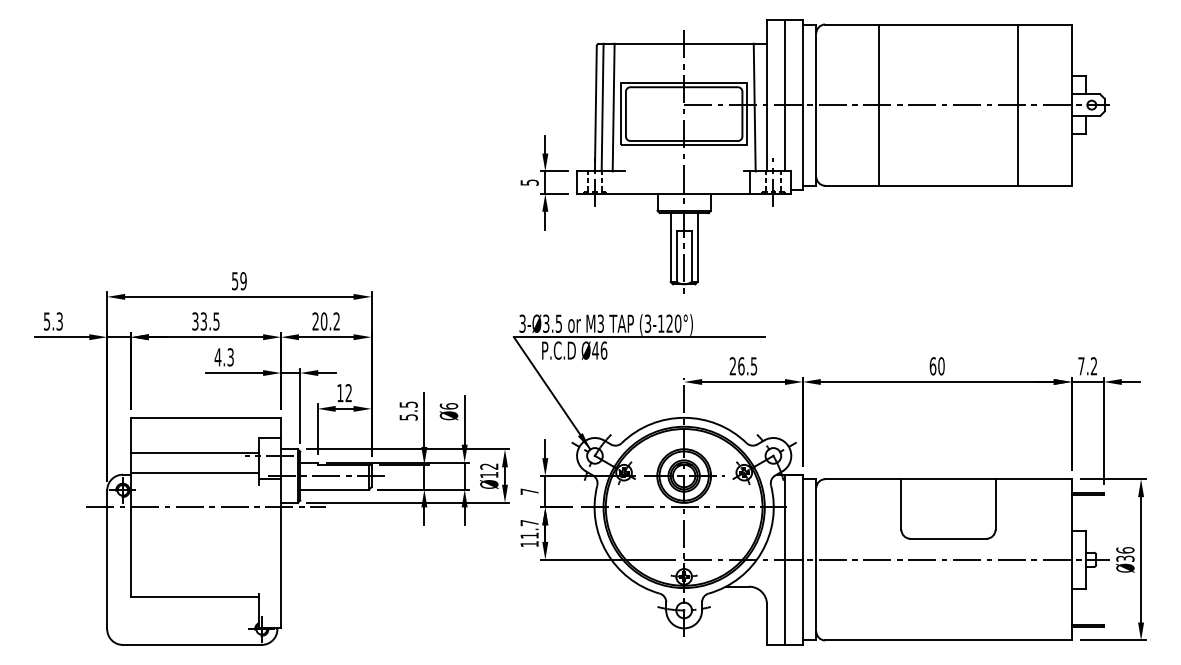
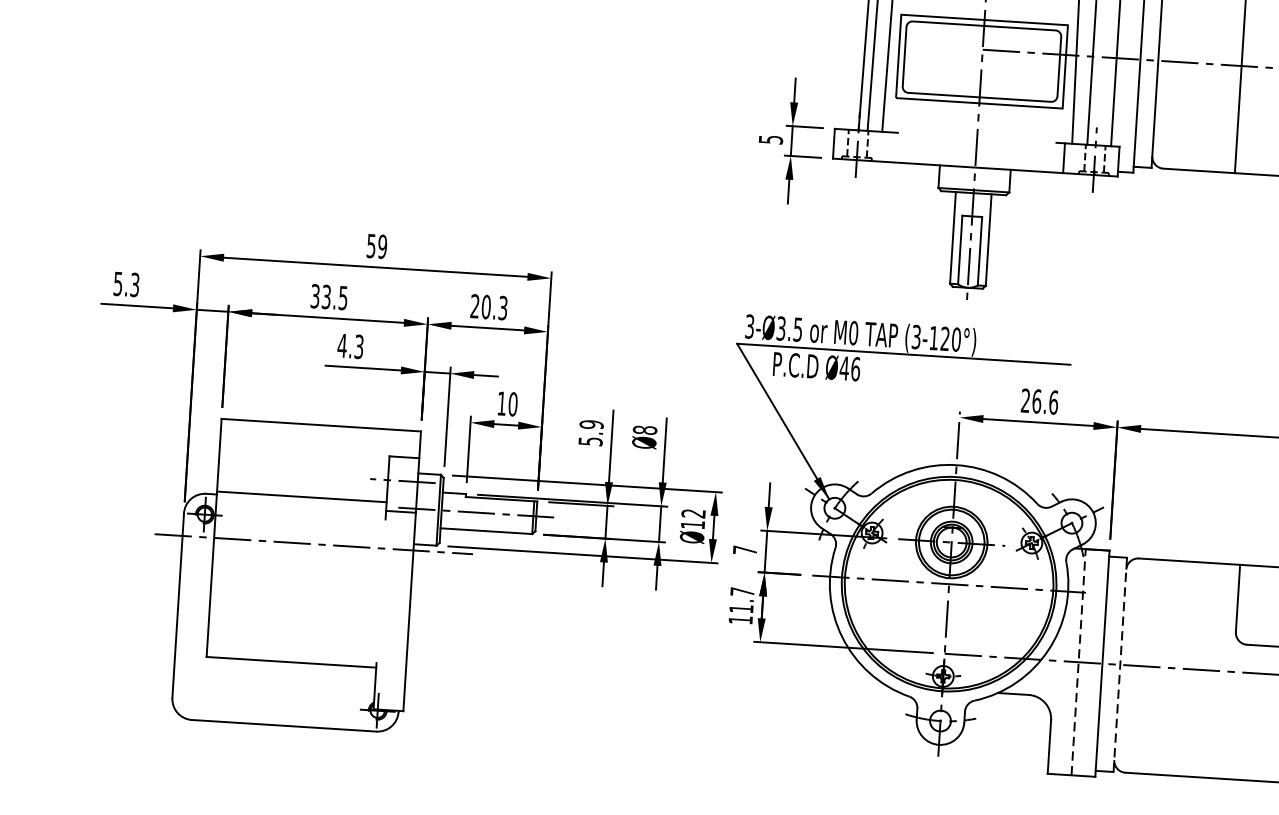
text: (336, 321) -> (502, 308), 20.2 -> 20.3
text: (600, 323) -> (853, 332), M3 -> M0
text: (753, 366) -> (1052, 402), 26.5 -> 26.6
text: (348, 393) -> (512, 404), 12 -> 10
text: (408, 404) -> (591, 424), 5.5 -> 5.9
text: (448, 406) -> (644, 430), Ø6 -> Ø8
line: (194, 453) -> (303, 471), removed
line: (784, 559) -> (1078, 661), solid -> dashed
line: (816, 559) -> (1120, 664), solid -> dashed

